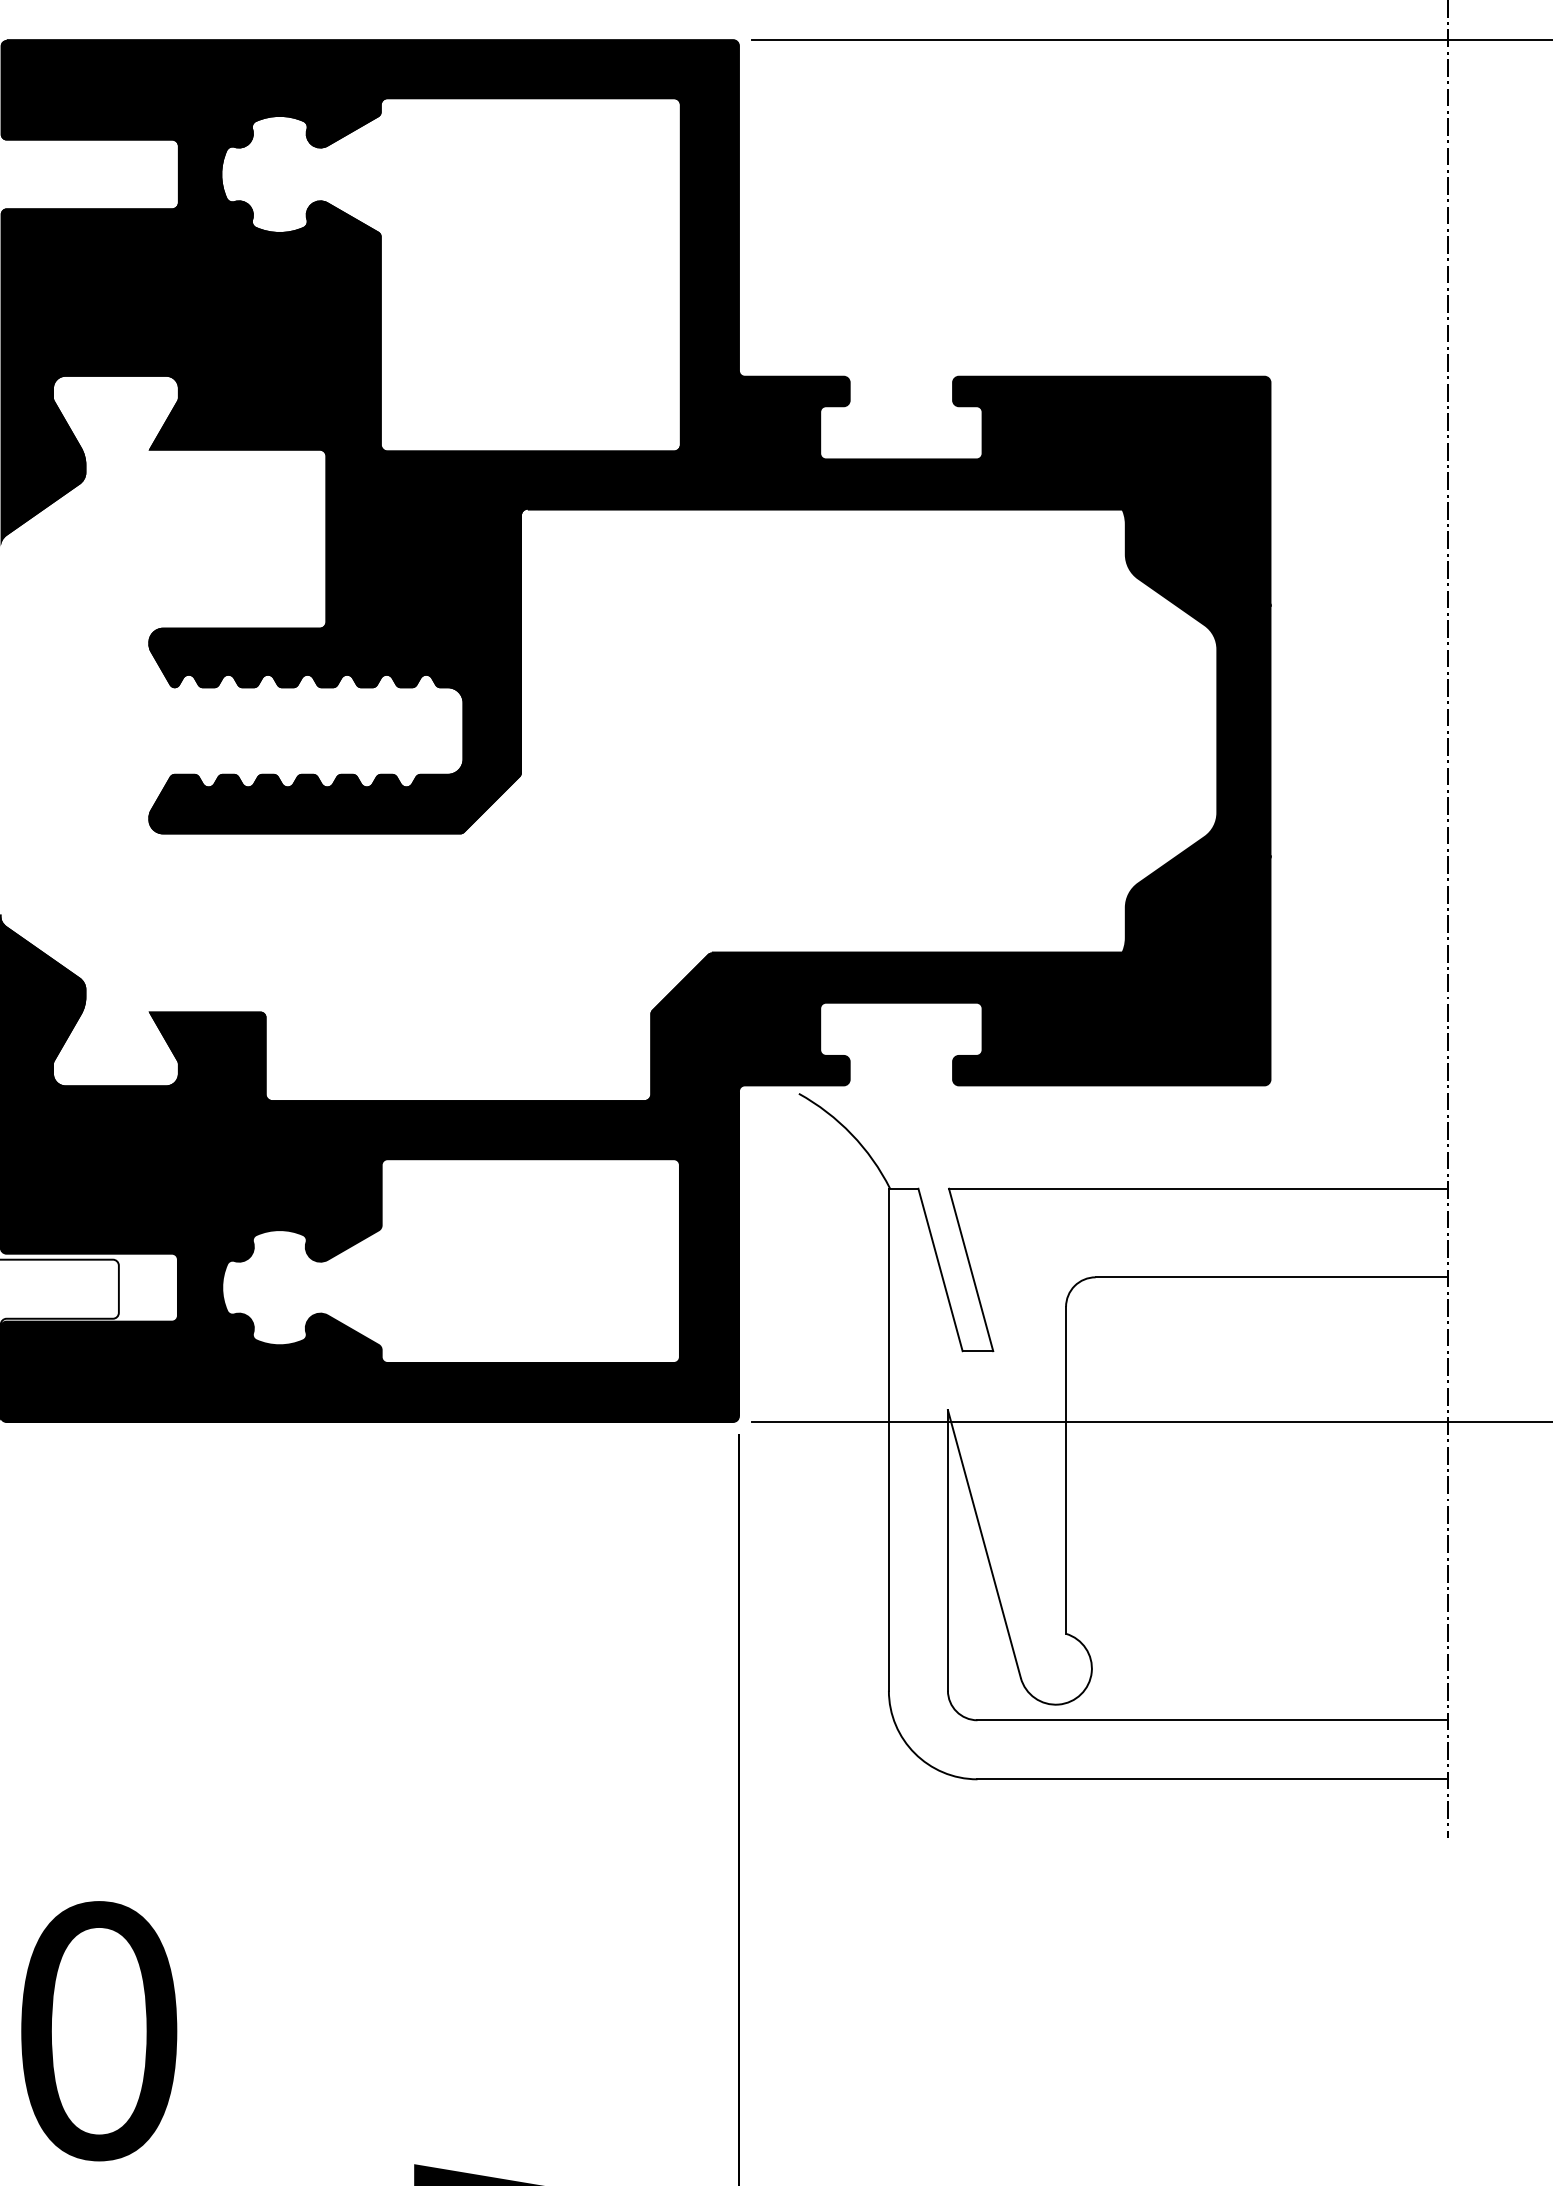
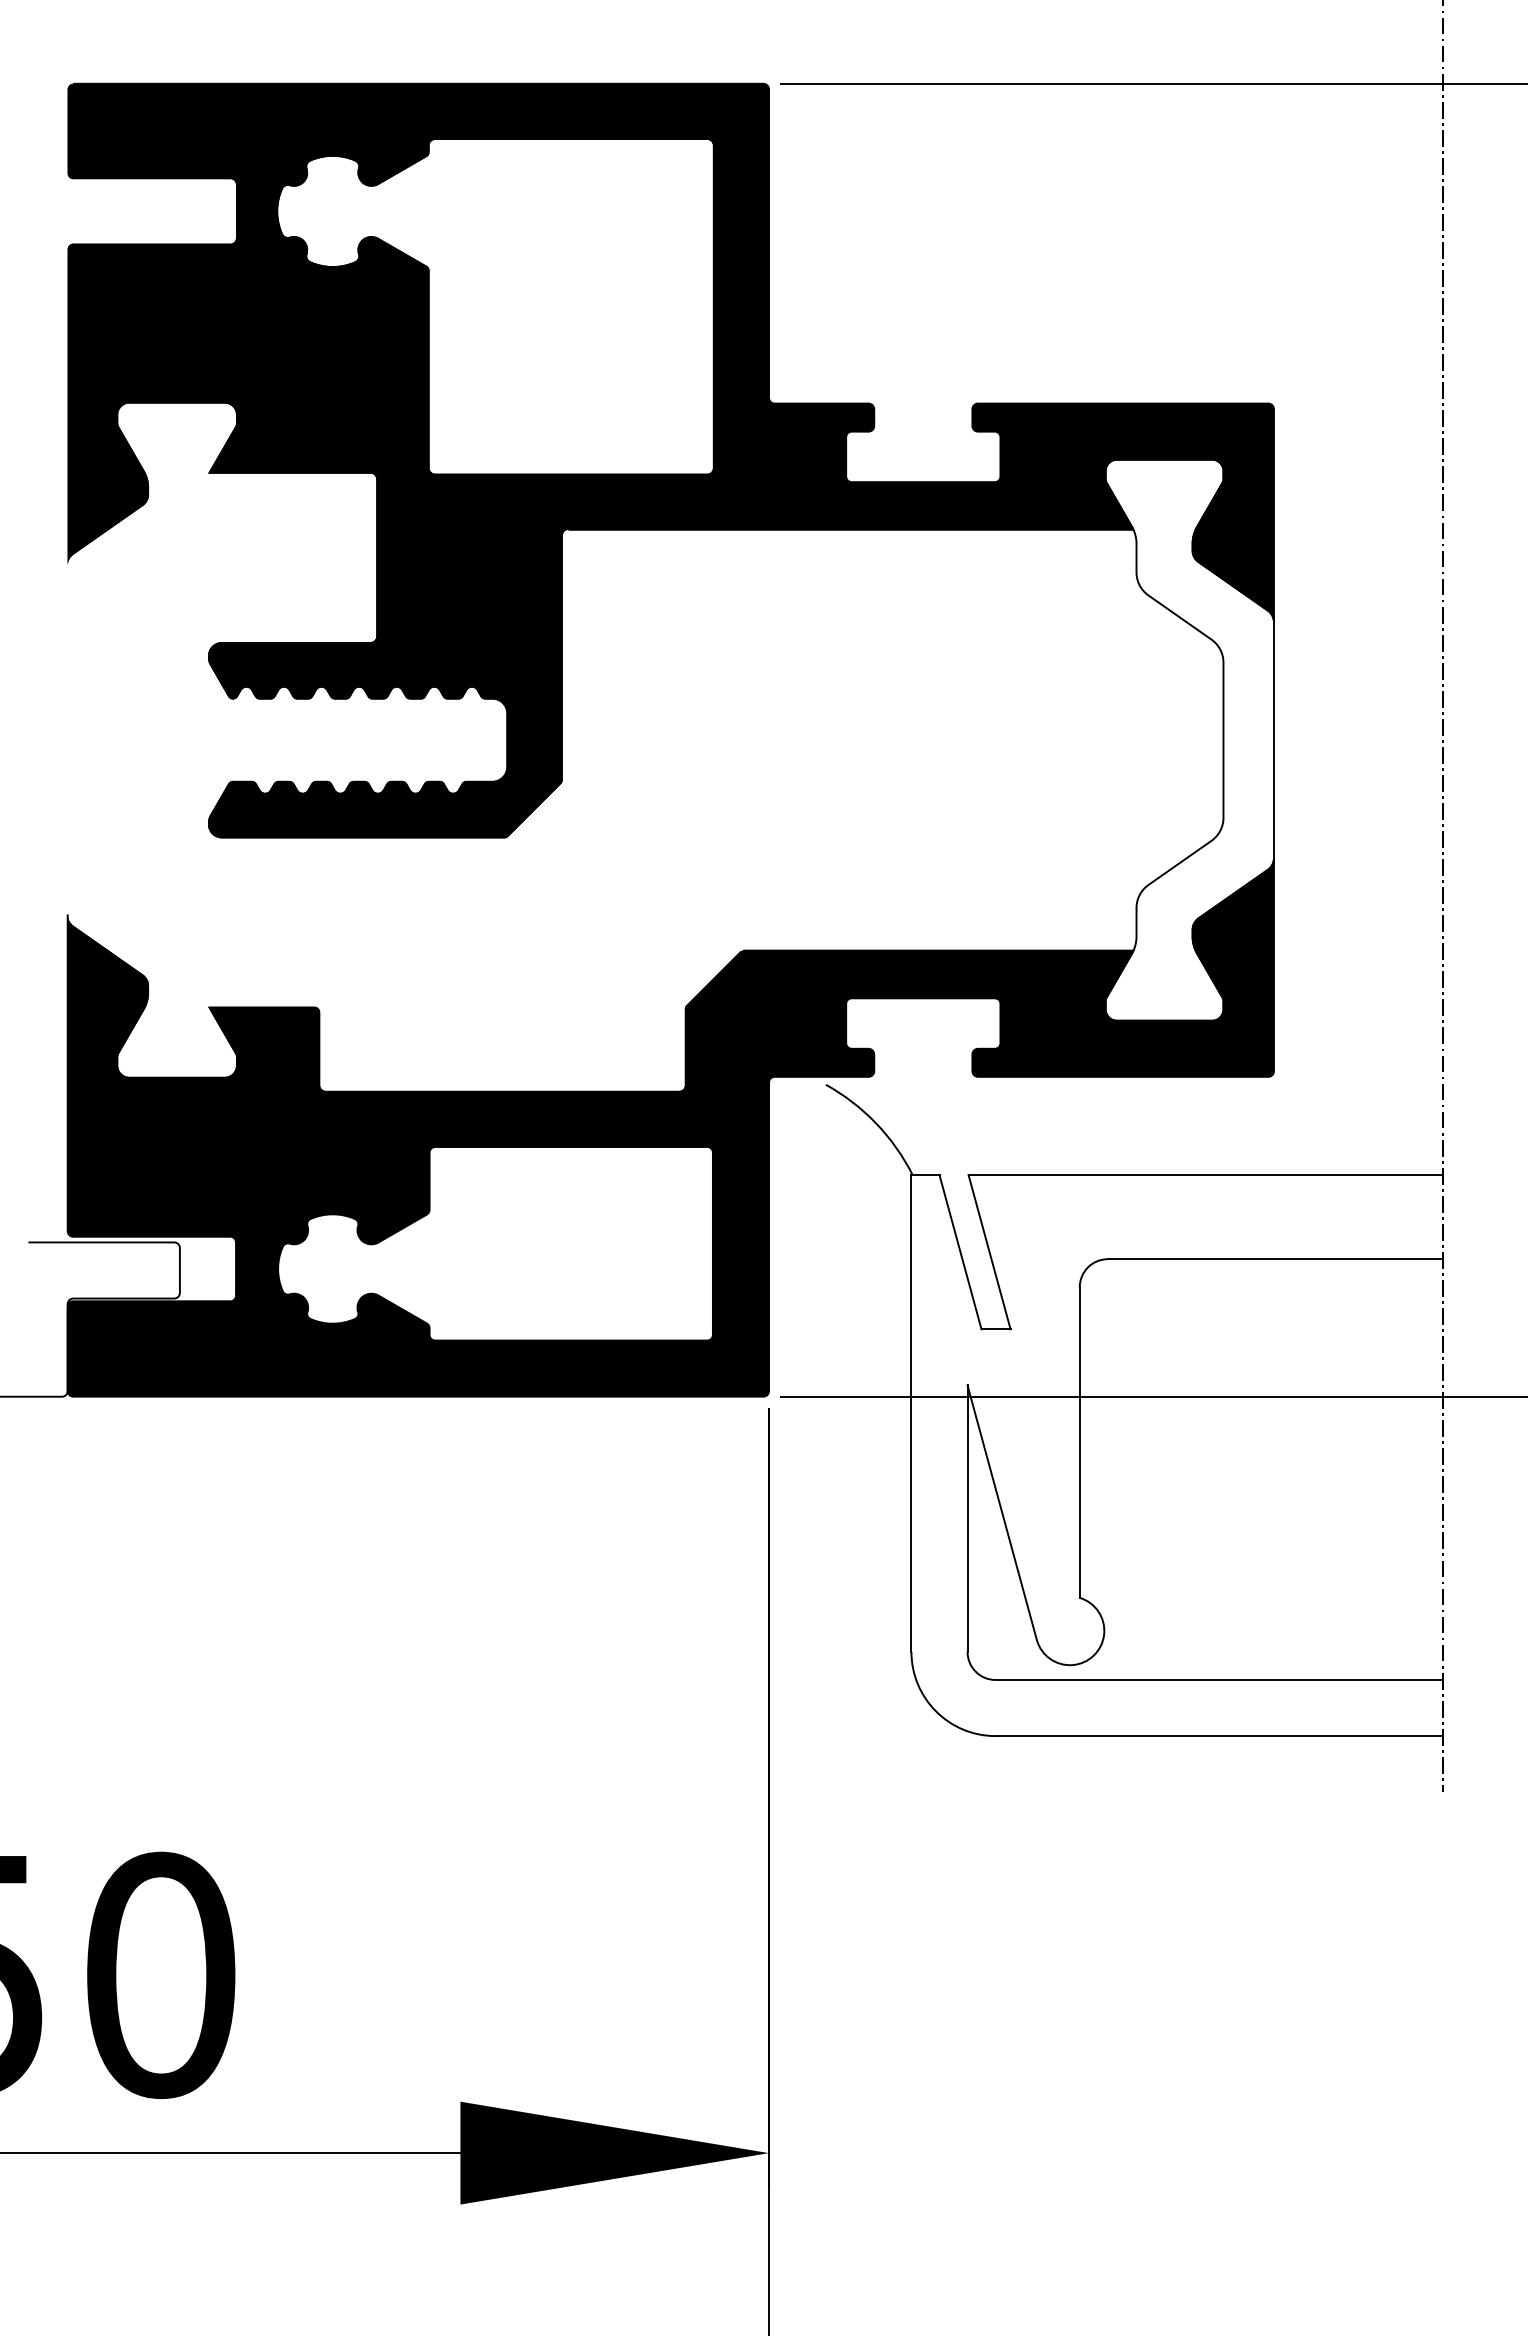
fill: (1181, 730) -> (1189, 739), removed

